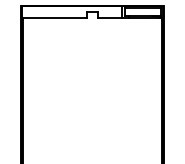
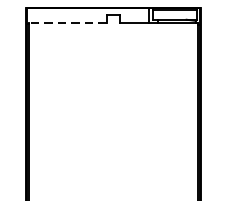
line: (55, 18) -> (68, 22), solid -> dashed

